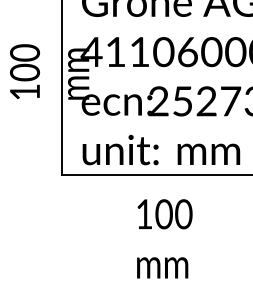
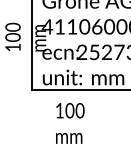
text: (165, 239) -> (70, 123), moved

